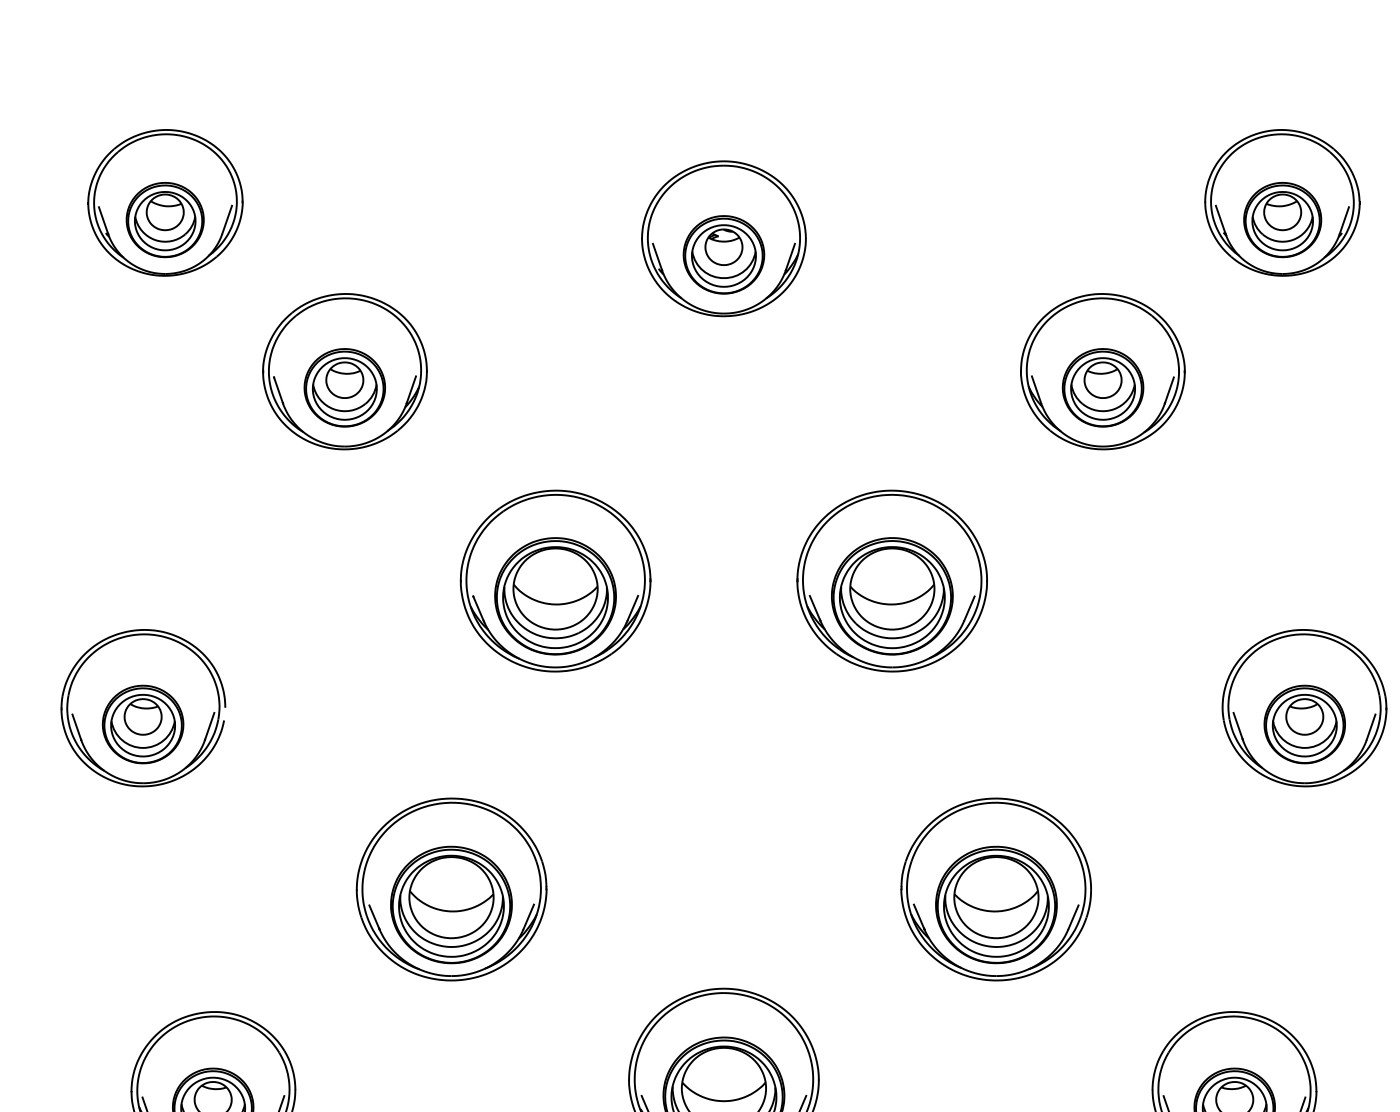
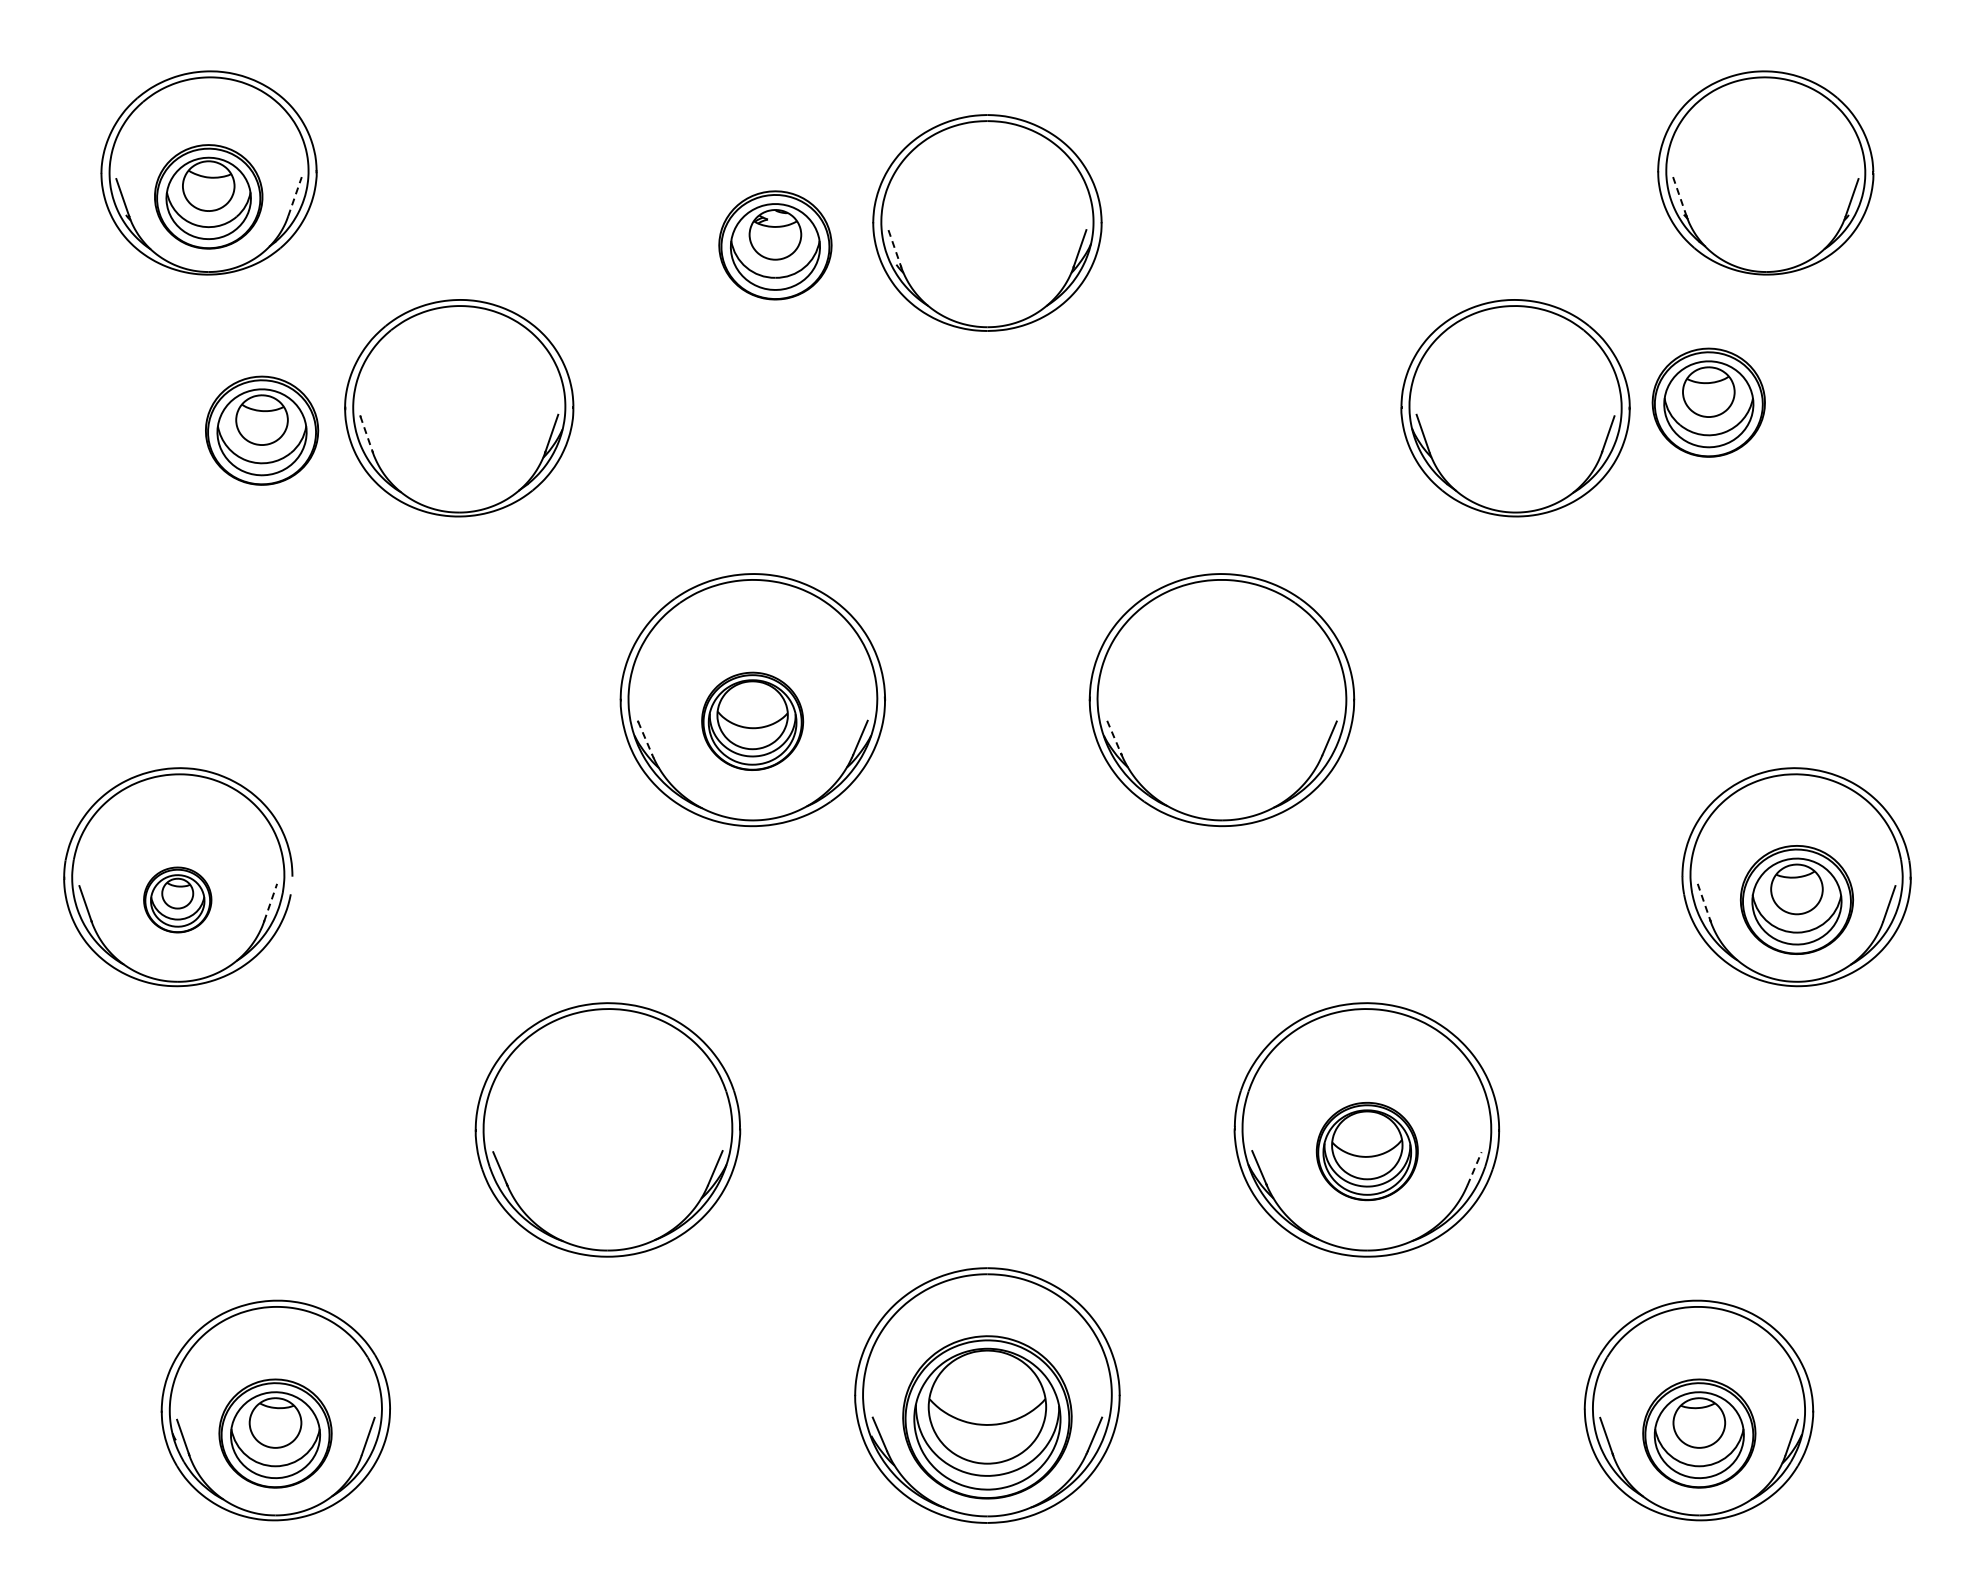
line: (227, 219) -> (295, 196), solid -> dashed
line: (1220, 219) -> (1679, 196), solid -> dashed
part: (1282, 219) -> (1765, 196), removed
part: (724, 254) -> (775, 245), moved
line: (657, 257) -> (895, 248), solid -> dashed
part: (345, 387) -> (262, 430), moved
part: (1102, 387) -> (1708, 402), moved
line: (278, 390) -> (366, 434), solid -> dashed
part: (555, 596) -> (752, 721), size x0.6
part: (892, 596) -> (1222, 721), removed
line: (478, 608) -> (645, 738), solid -> dashed
line: (815, 608) -> (1114, 738), solid -> dashed
part: (142, 724) -> (177, 899), size x0.6
line: (209, 726) -> (270, 902), solid -> dashed
line: (1238, 726) -> (1704, 902), solid -> dashed
part: (451, 904) -> (607, 1151), removed
part: (996, 904) -> (1367, 1151), size x0.6
line: (1073, 917) -> (1474, 1168), solid -> dashed

